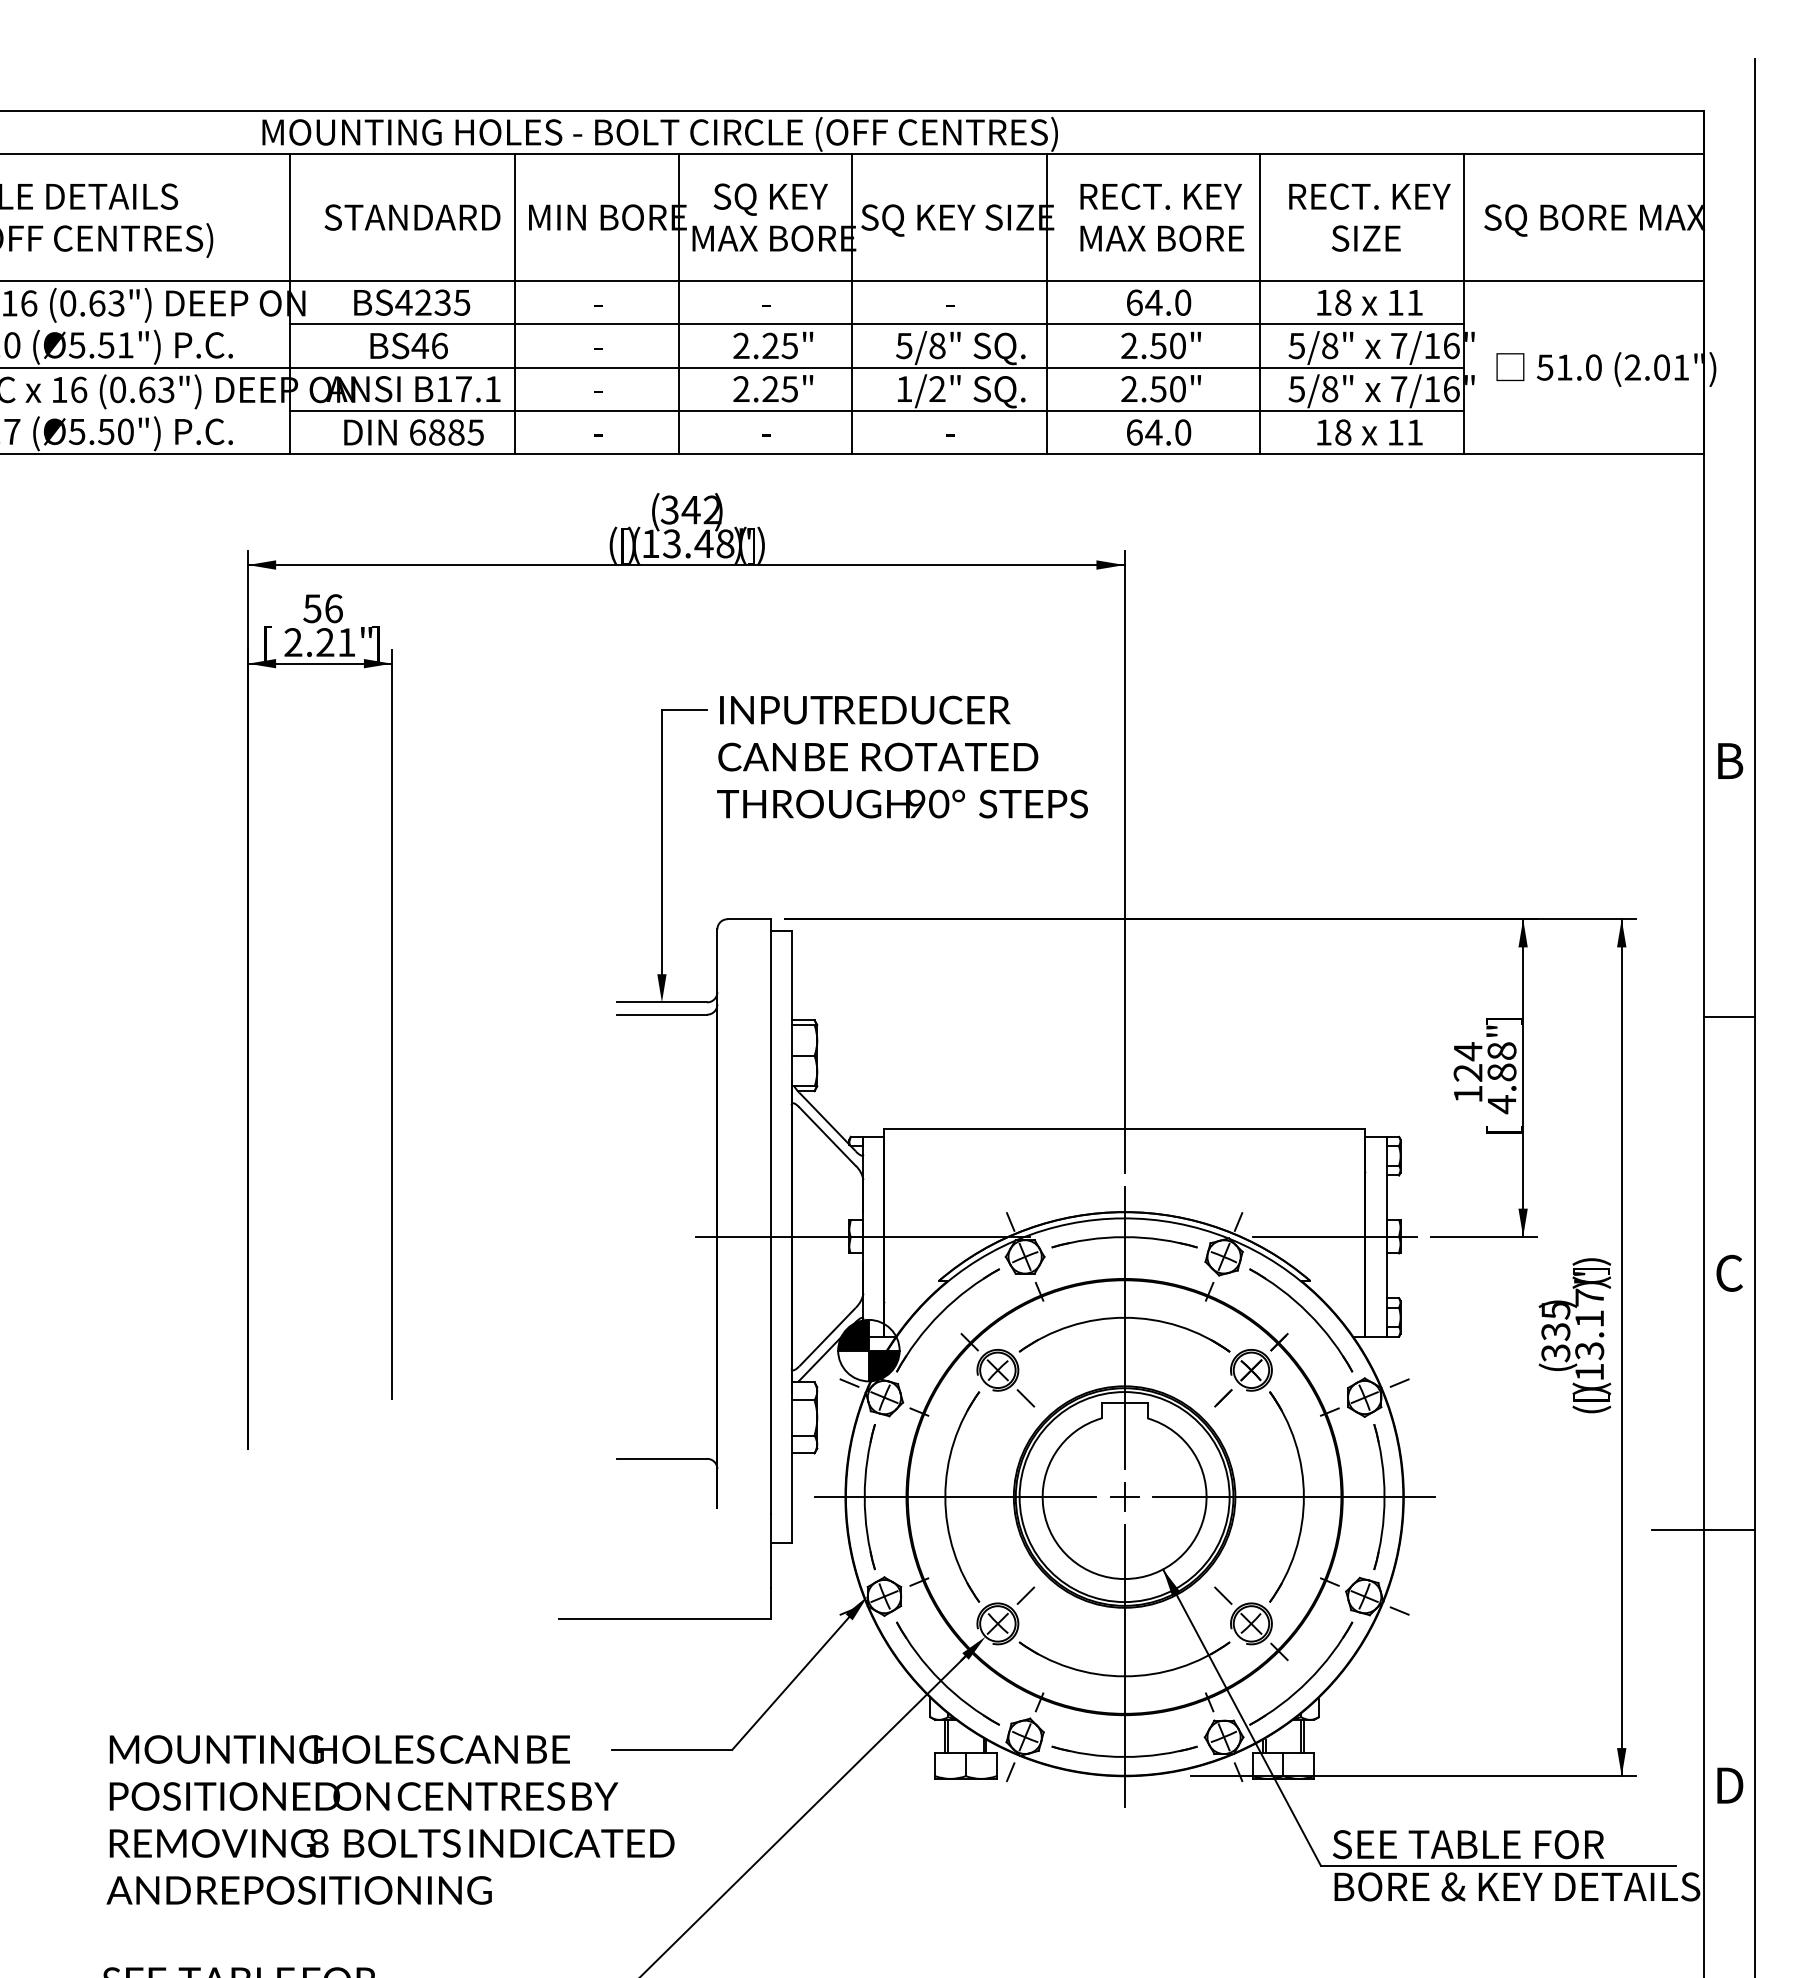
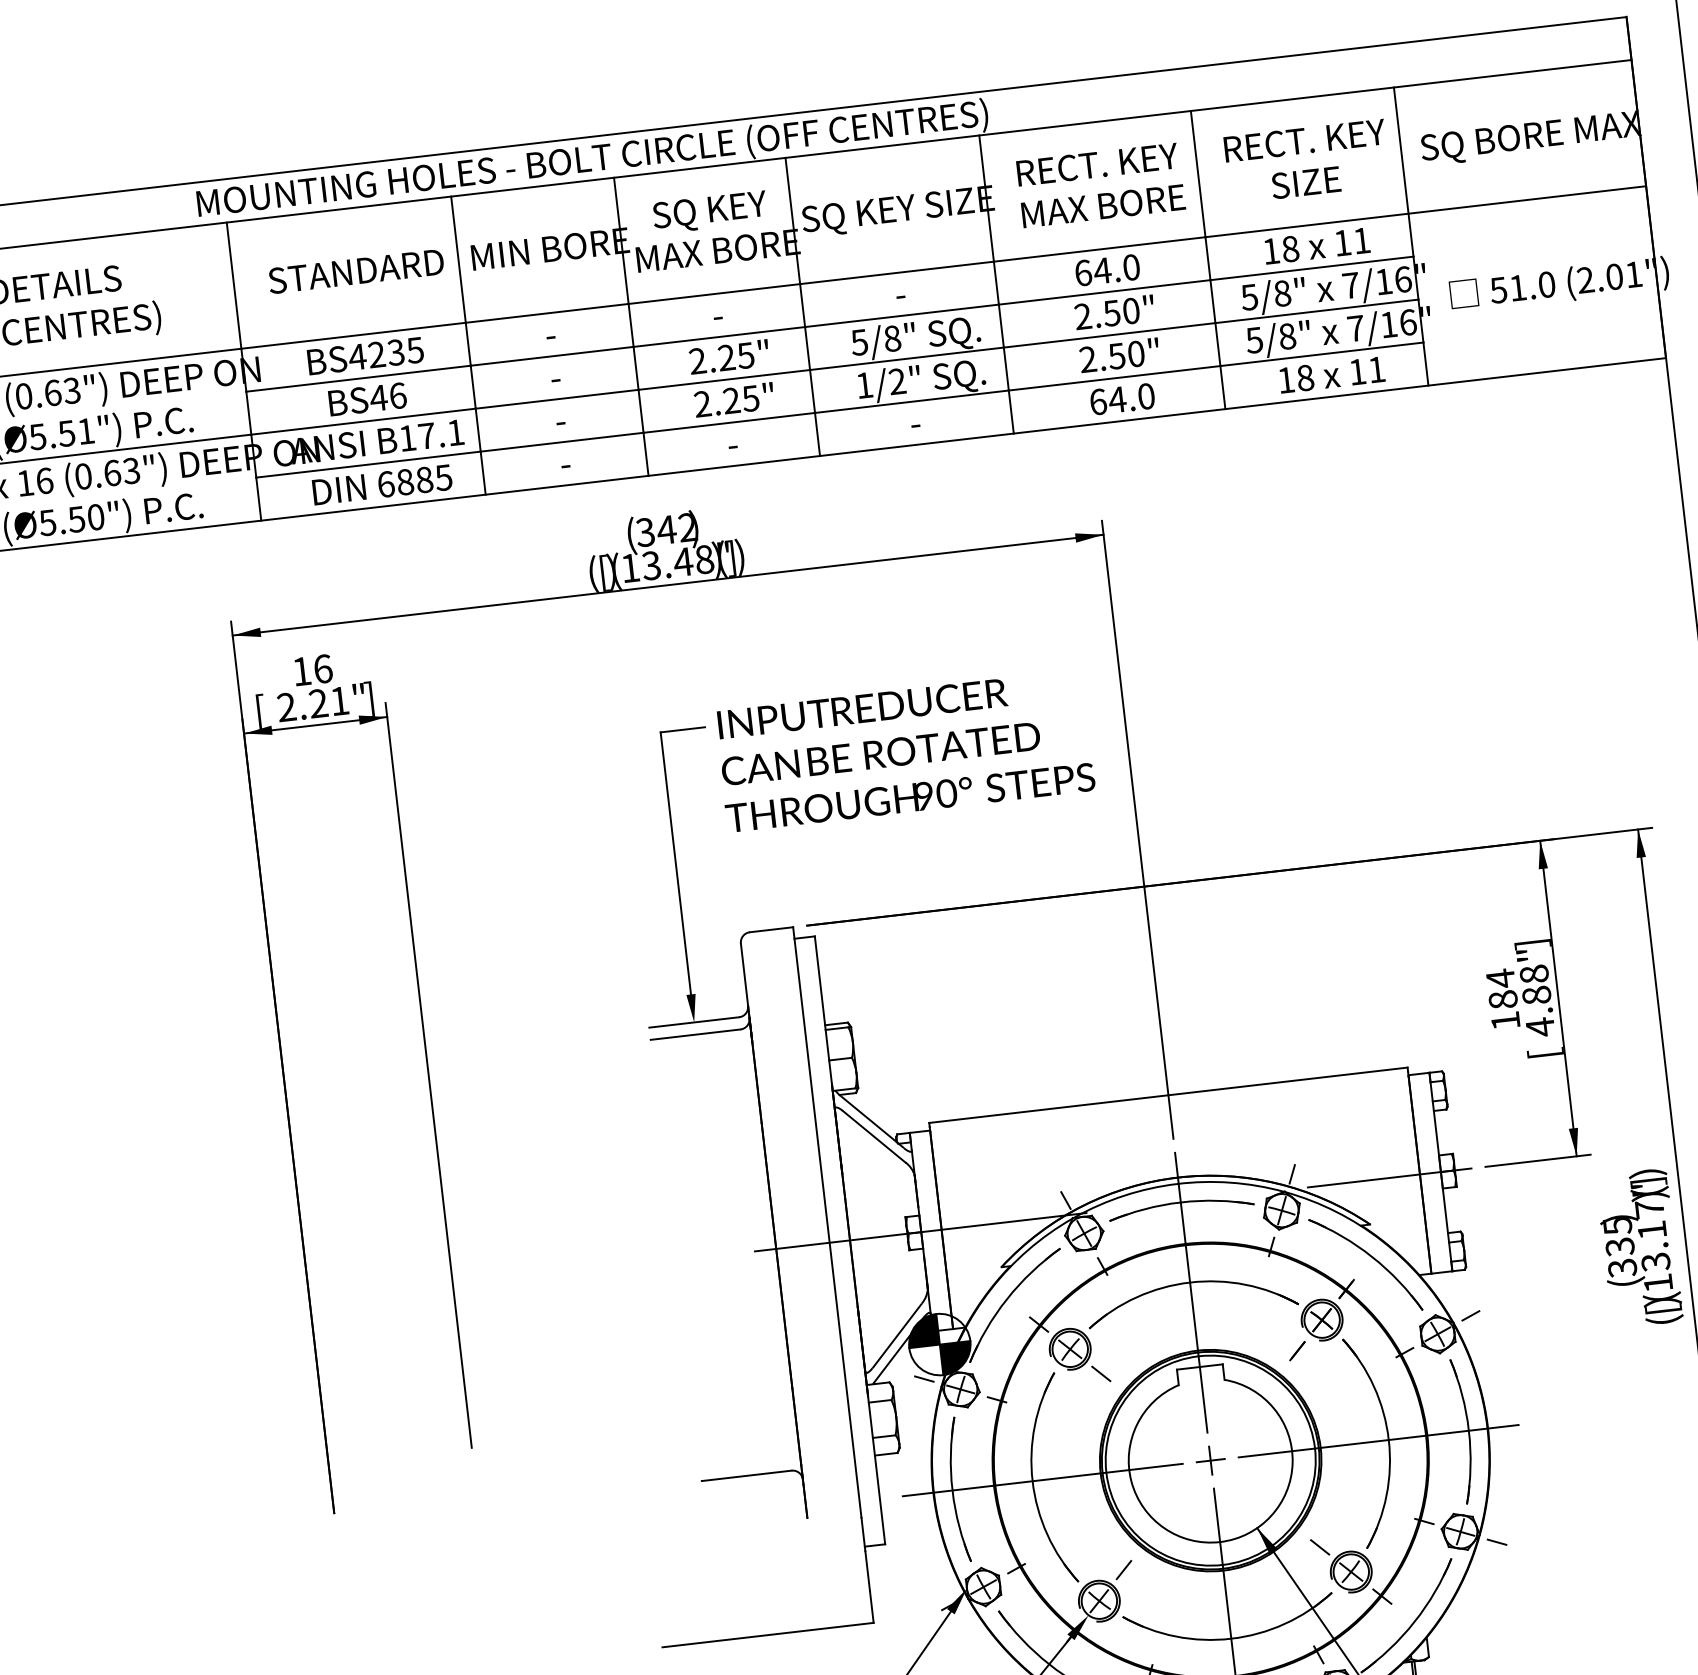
text: (312, 608) -> (301, 671), 56 -> 16
text: (1467, 1072) -> (1502, 999), 124 -> 184

